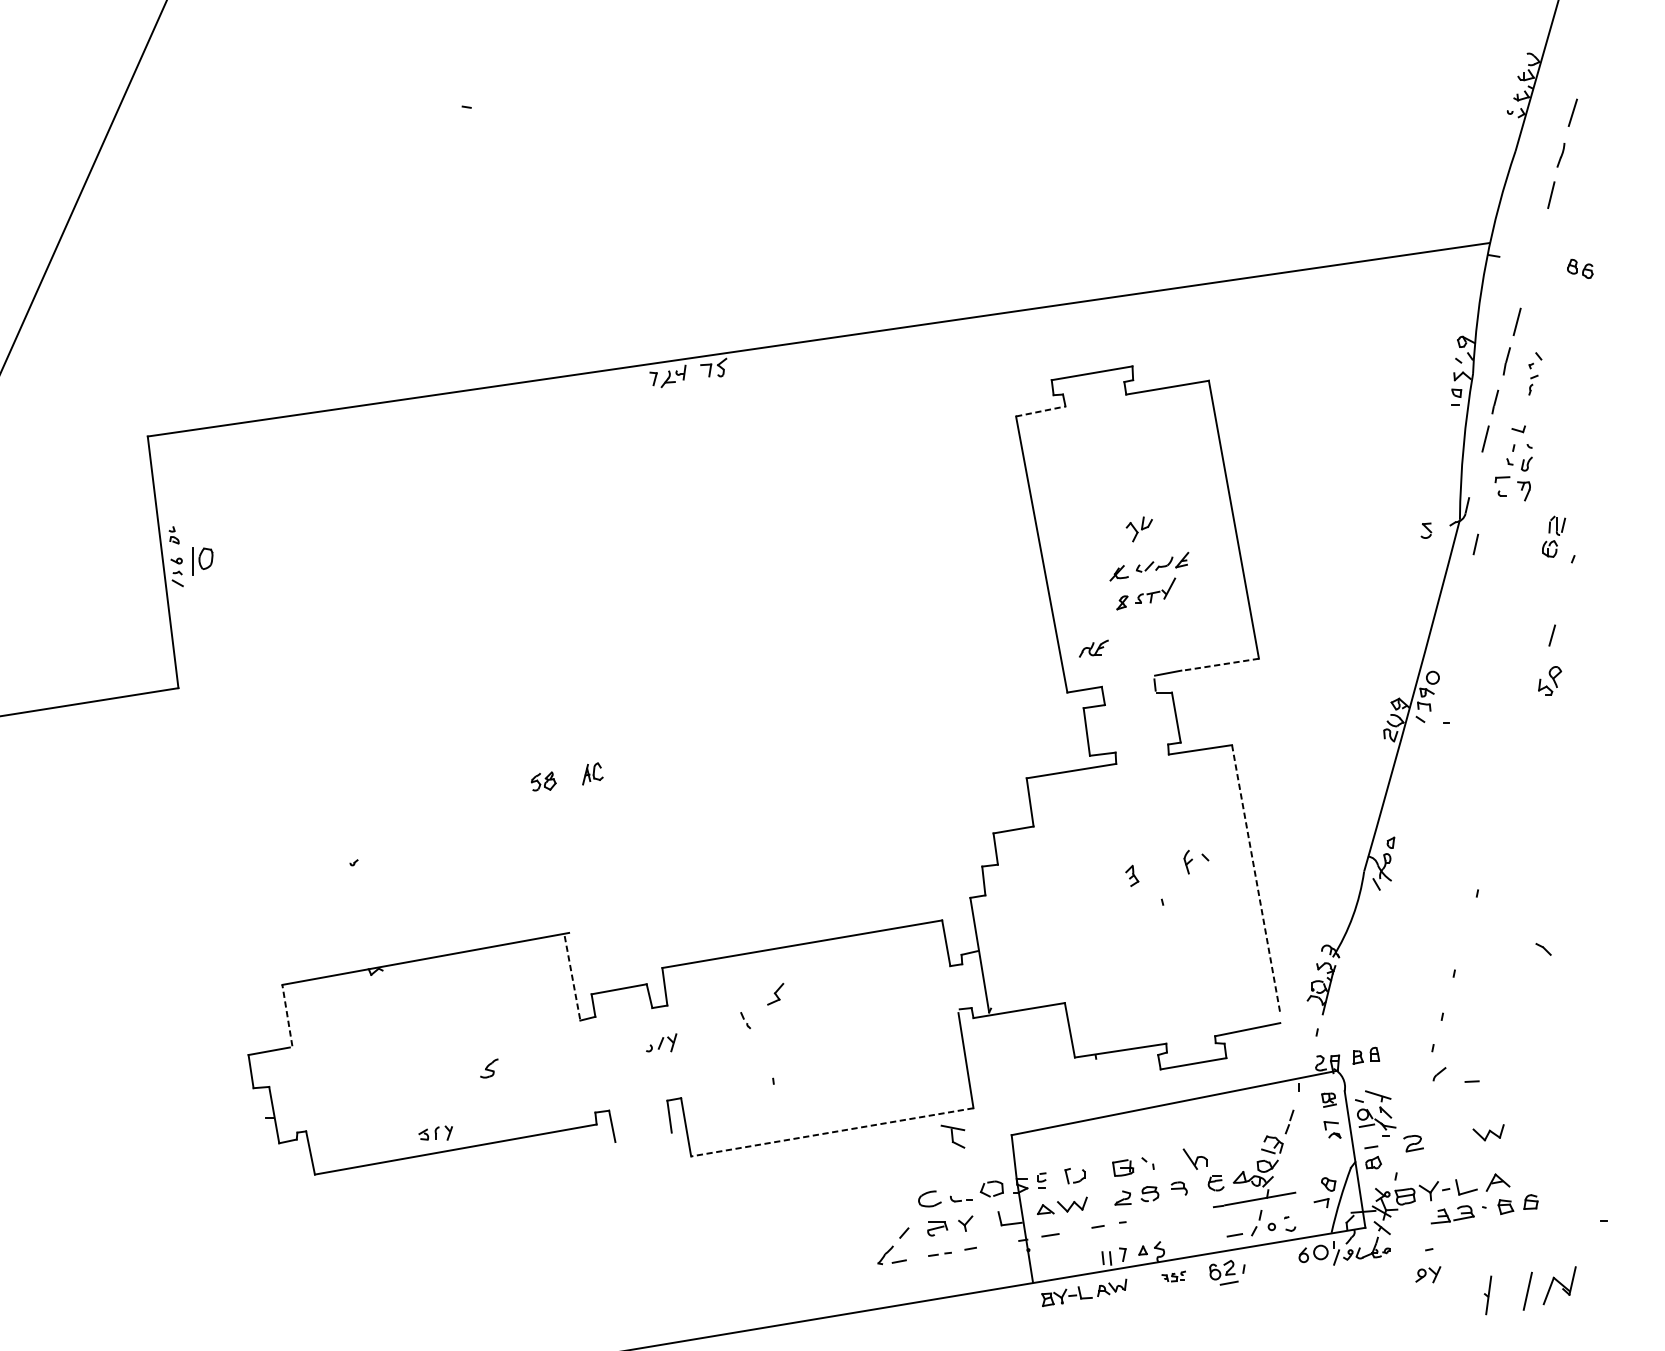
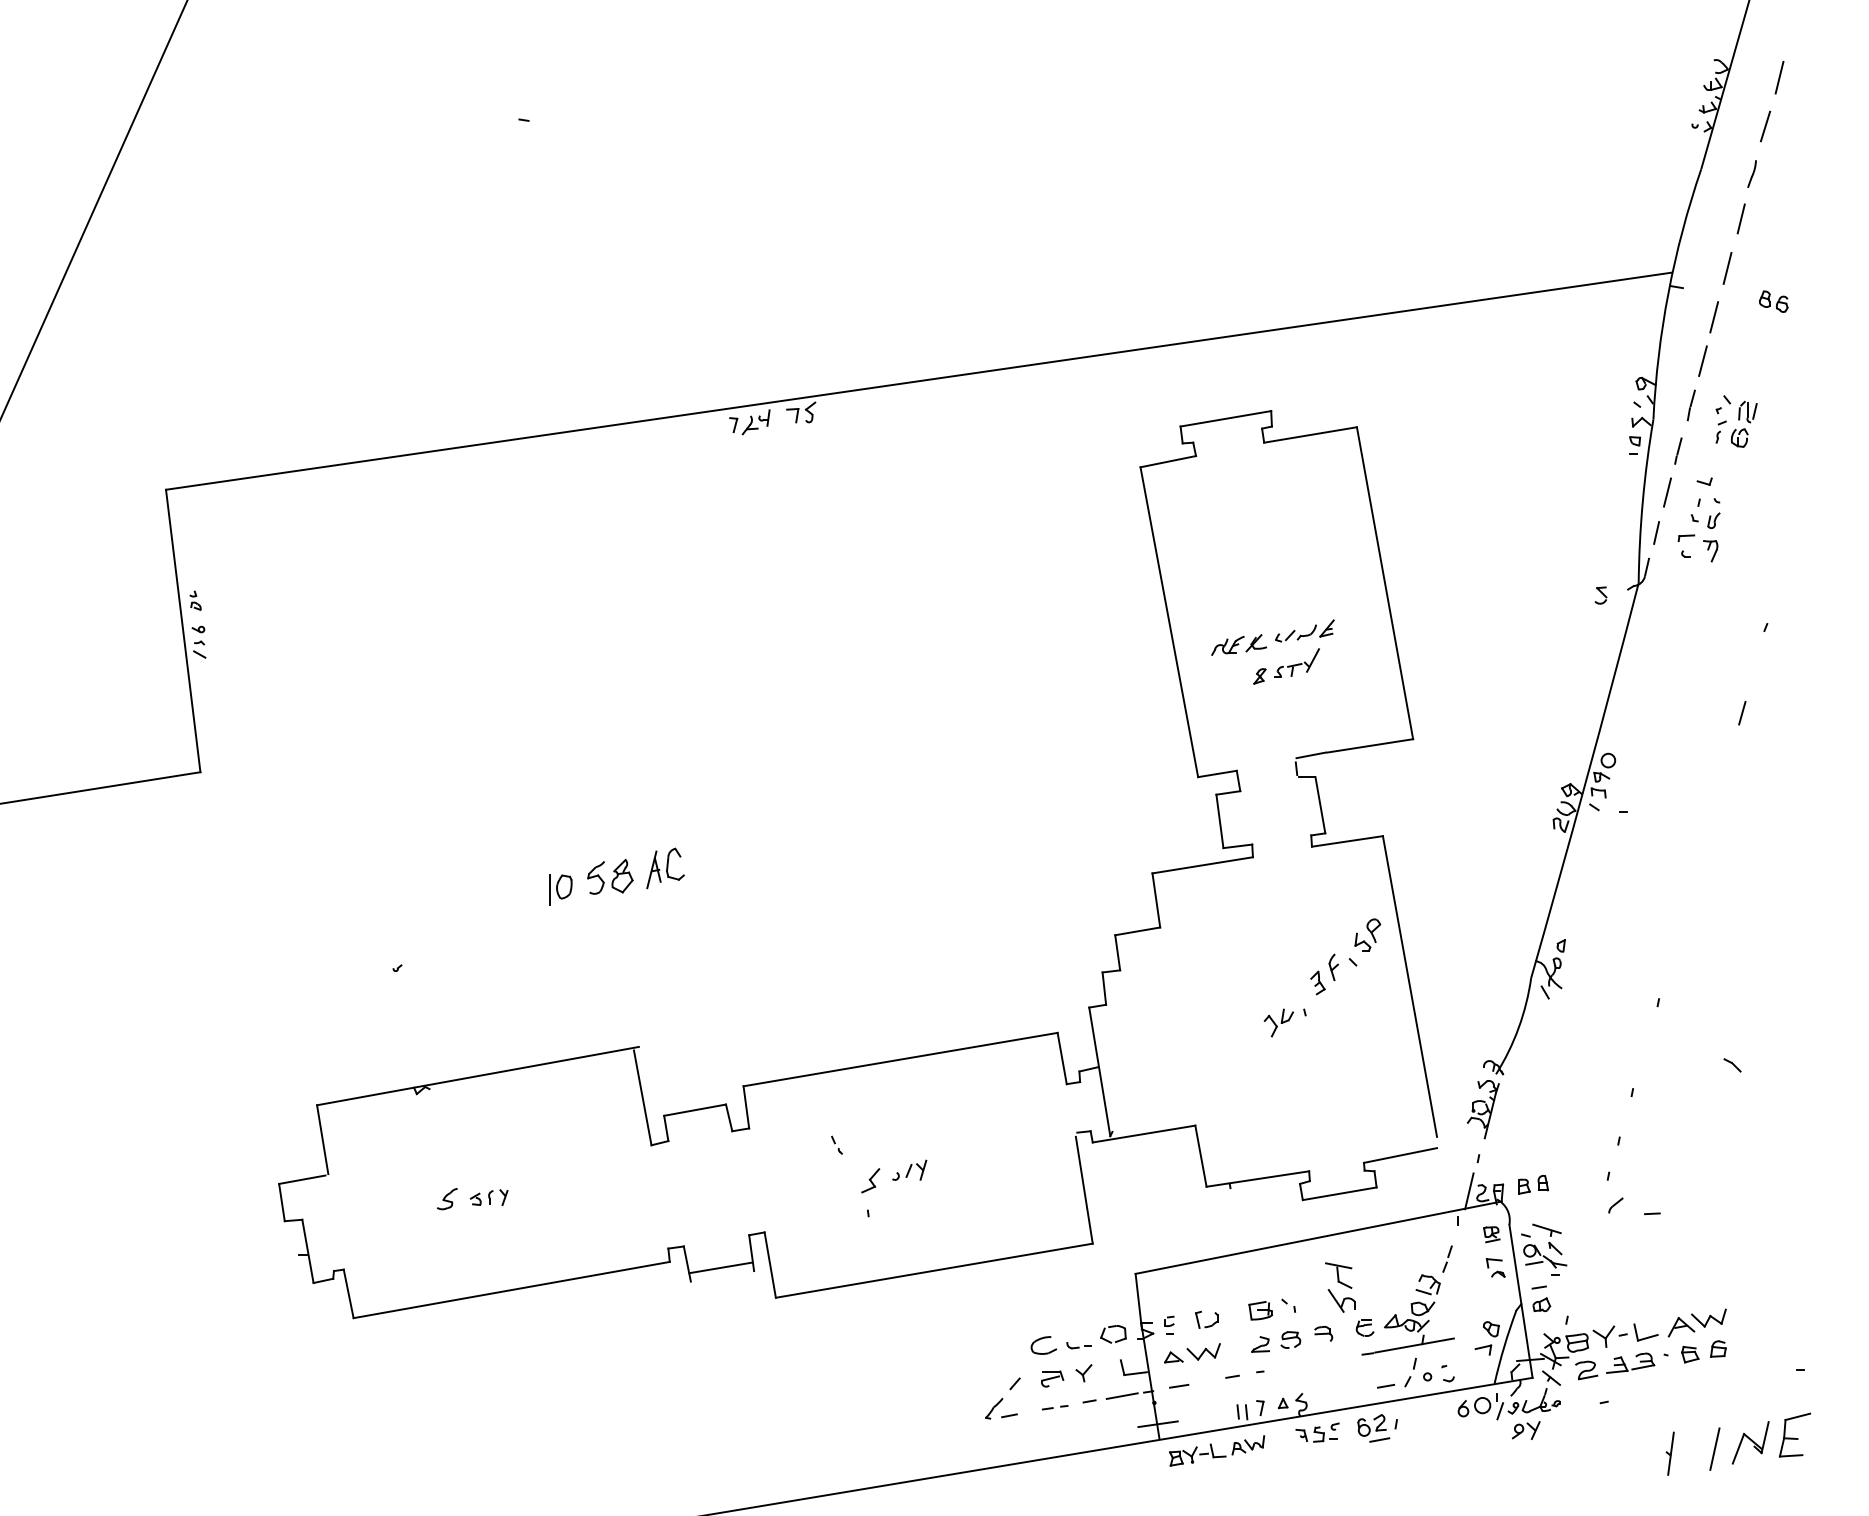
line: (1585, 69) -> (1779, 77), added
line: (1539, 239) -> (1727, 268), added
line: (1527, 283) -> (1714, 317), added
line: (1040, 411) -> (1168, 461), dashed -> solid
part: (1139, 528) -> (1278, 1022), moved
part: (1553, 536) -> (1743, 423), moved
line: (1475, 544) -> (1656, 532), moved
part: (202, 561) -> (560, 889), moved
part: (1093, 648) -> (1227, 645), moved
line: (1220, 664) -> (1369, 745), dashed -> solid
part: (1549, 680) -> (1367, 934), moved
part: (592, 773) -> (665, 868), size x1.67
part: (543, 781) -> (610, 876), size x1.67
part: (1131, 875) -> (1317, 982), moved
line: (1255, 879) -> (1409, 986), dashed -> solid
line: (572, 978) -> (642, 1098), dashed -> solid
part: (775, 994) -> (870, 1180), moved
line: (287, 1015) -> (322, 1139), dashed -> solid
part: (661, 1042) -> (909, 1169), moved
line: (1309, 1061) -> (1469, 1191), added
part: (489, 1068) -> (447, 1199), moved
line: (641, 1129) -> (720, 1267), added
line: (832, 1132) -> (934, 1270), dashed -> solid
part: (1488, 1132) -> (1708, 1317), moved
part: (435, 1133) -> (488, 1197), moved
part: (952, 1136) -> (1338, 1275), moved
part: (1413, 1143) -> (1586, 1370), moved
line: (999, 1243) -> (1121, 1395), added
line: (1031, 1269) -> (1157, 1424), added
part: (1427, 1274) -> (1525, 1430), moved
part: (1173, 1276) -> (1317, 1432), size x1.67
part: (1598, 1278) -> (1794, 1434), added

